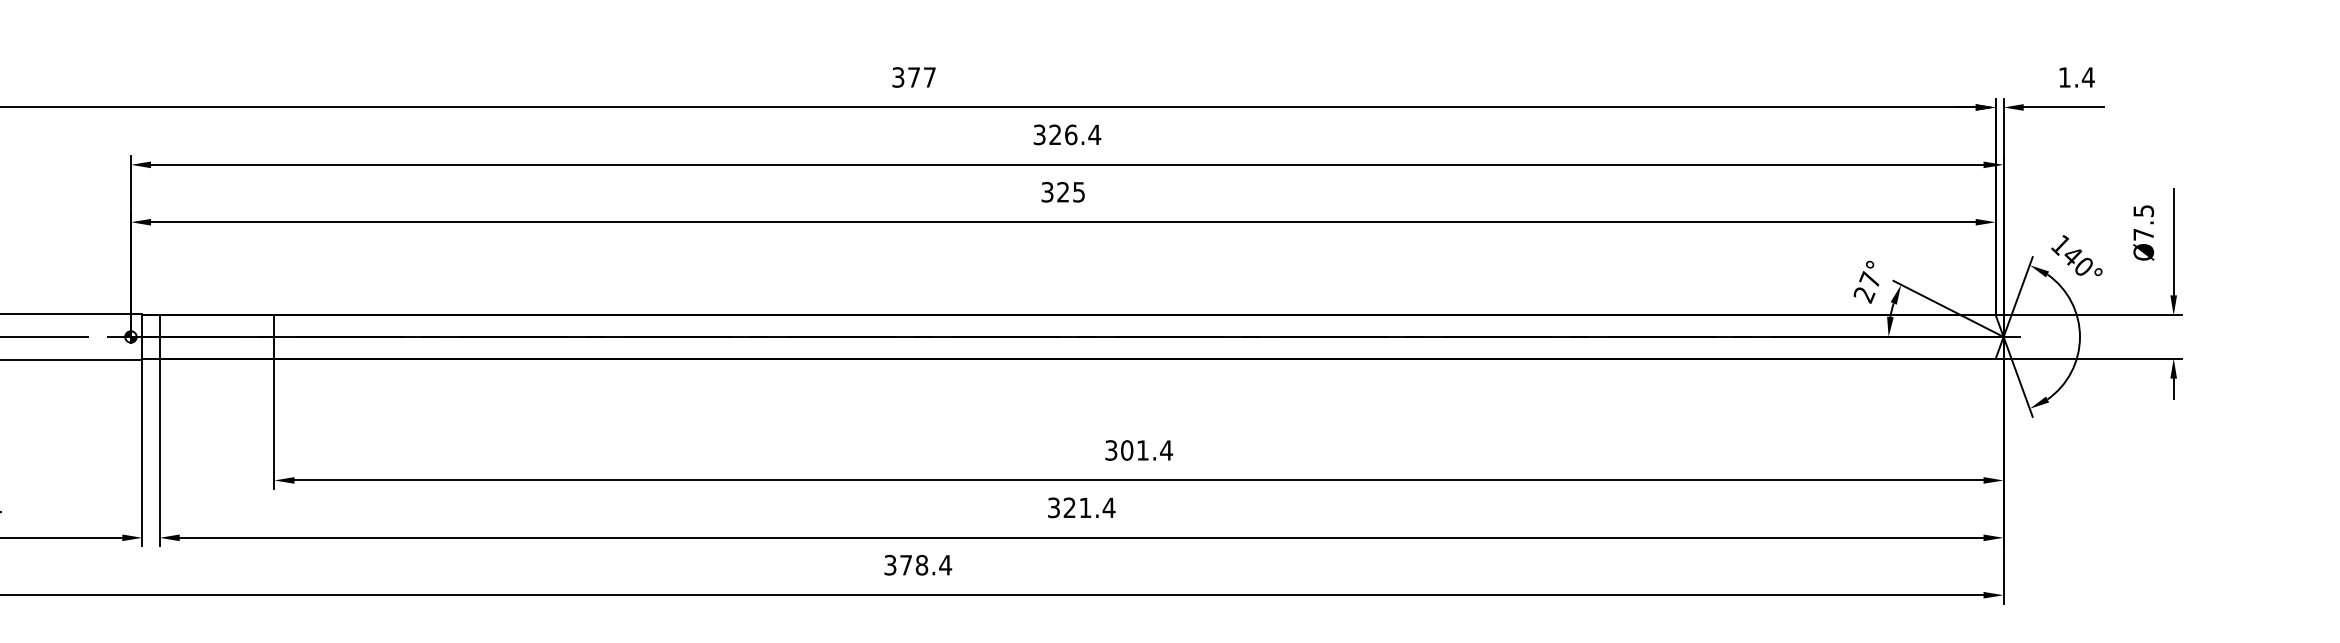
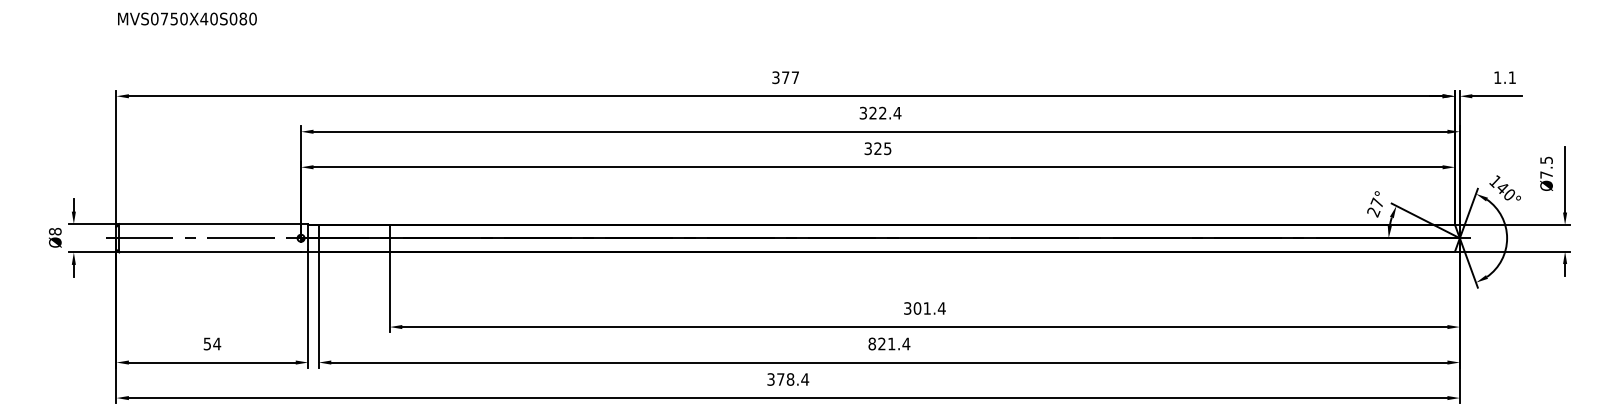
text: (2088, 77) -> (1512, 77), 1.4 -> 1.1
text: (1070, 133) -> (882, 112), 326.4 -> 322.4
text: (1052, 507) -> (871, 343), 321.4 -> 821.4

